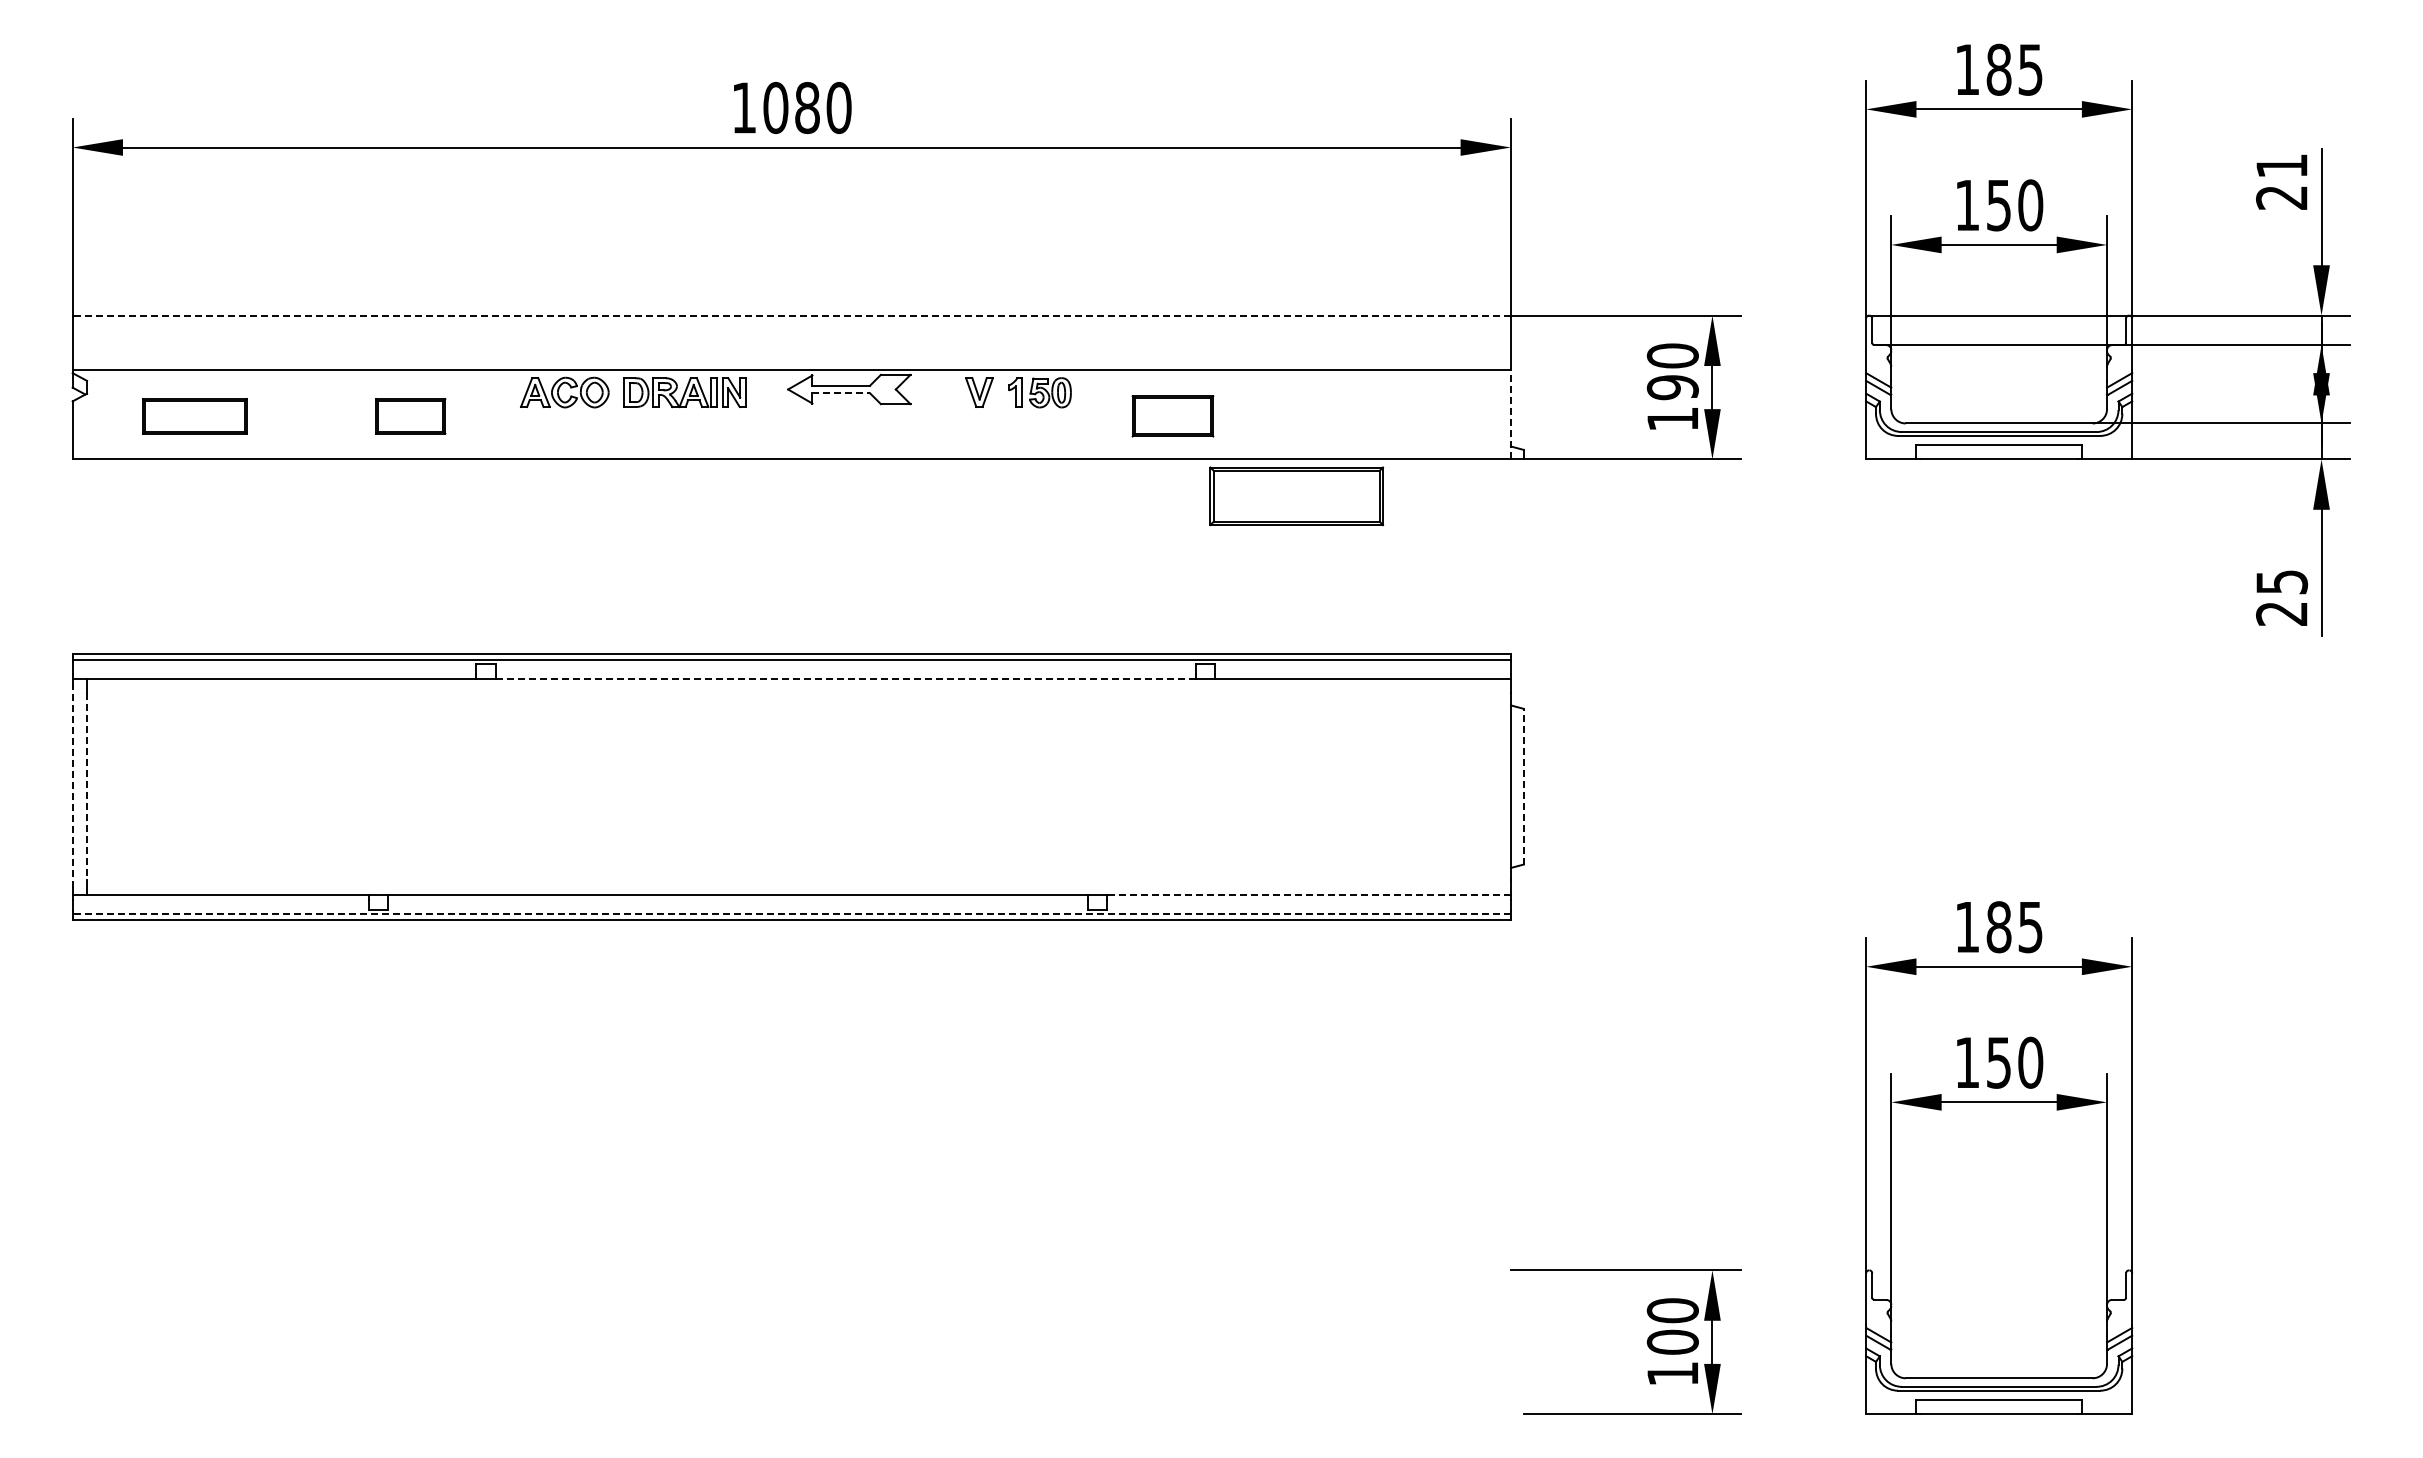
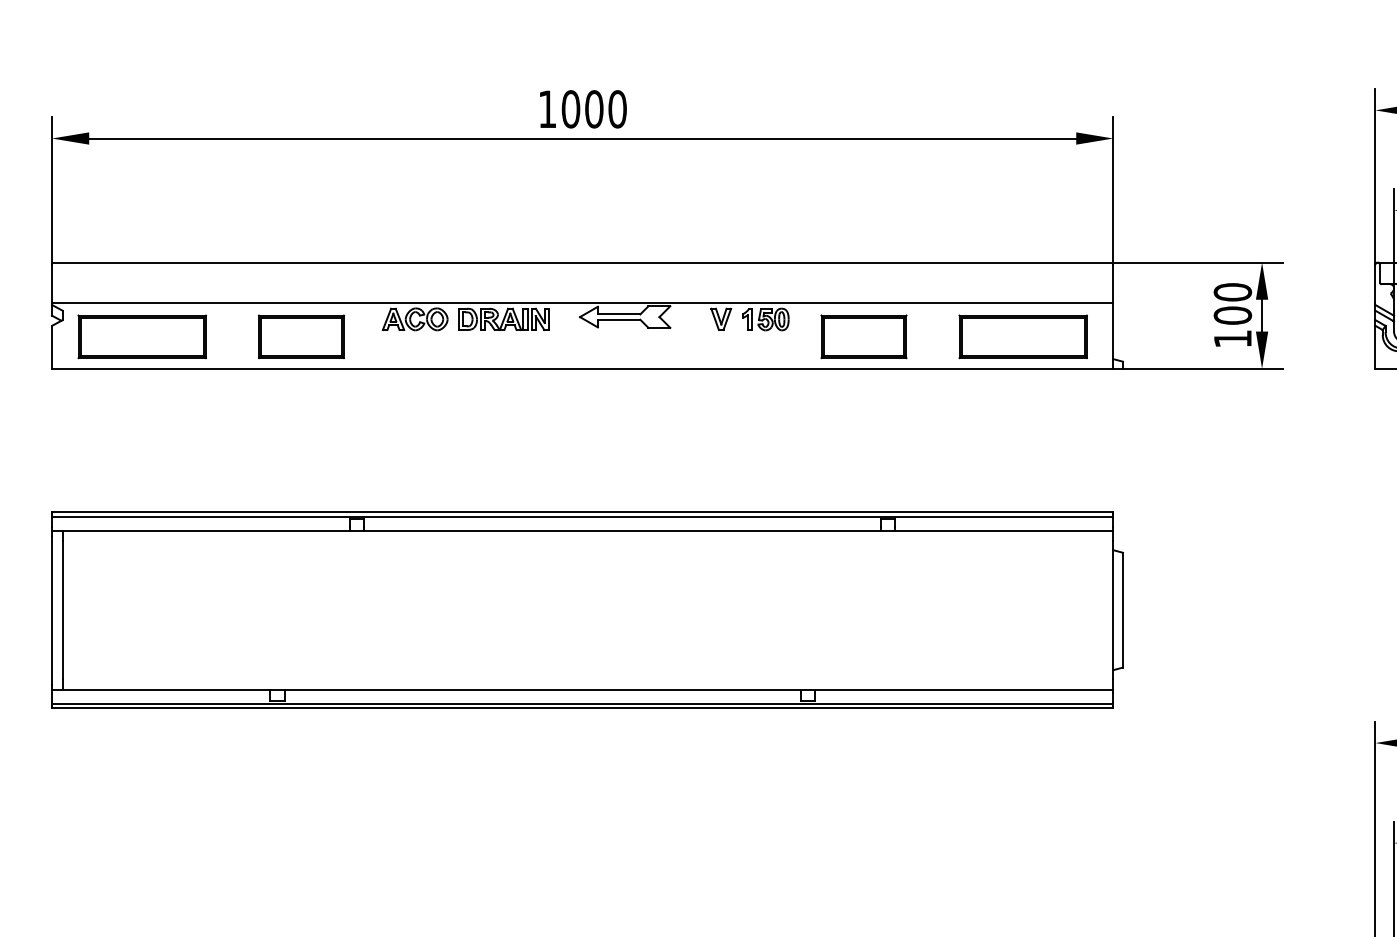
text: (807, 107) -> (594, 108), 1080 -> 1000
line: (791, 315) -> (582, 262), dashed -> solid
text: (1672, 387) -> (1232, 315), 190 -> 100
line: (841, 393) -> (619, 320), dashed -> solid
line: (1510, 414) -> (1113, 335), dashed -> solid
part: (194, 416) -> (141, 337), size x1.67
part: (410, 416) -> (301, 337), size x1.67
part: (1172, 416) -> (863, 337), size x1.43
part: (1296, 496) -> (1023, 337), moved
line: (845, 678) -> (622, 530), dashed -> solid
line: (72, 786) -> (51, 610), dashed -> solid
line: (1523, 786) -> (1122, 610), dashed -> solid
line: (87, 787) -> (63, 610), dashed -> solid
line: (1309, 894) -> (964, 689), dashed -> solid
line: (791, 913) -> (582, 703), dashed -> solid

